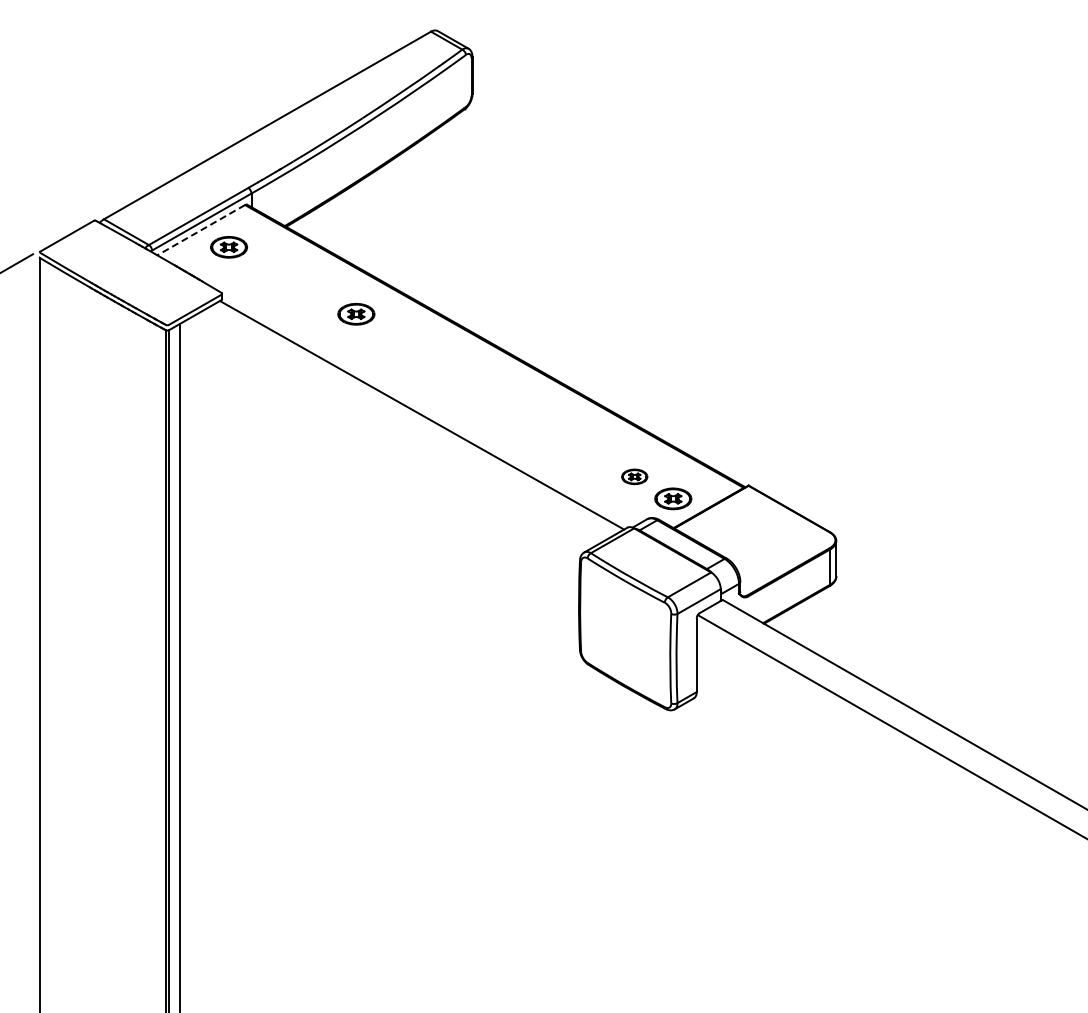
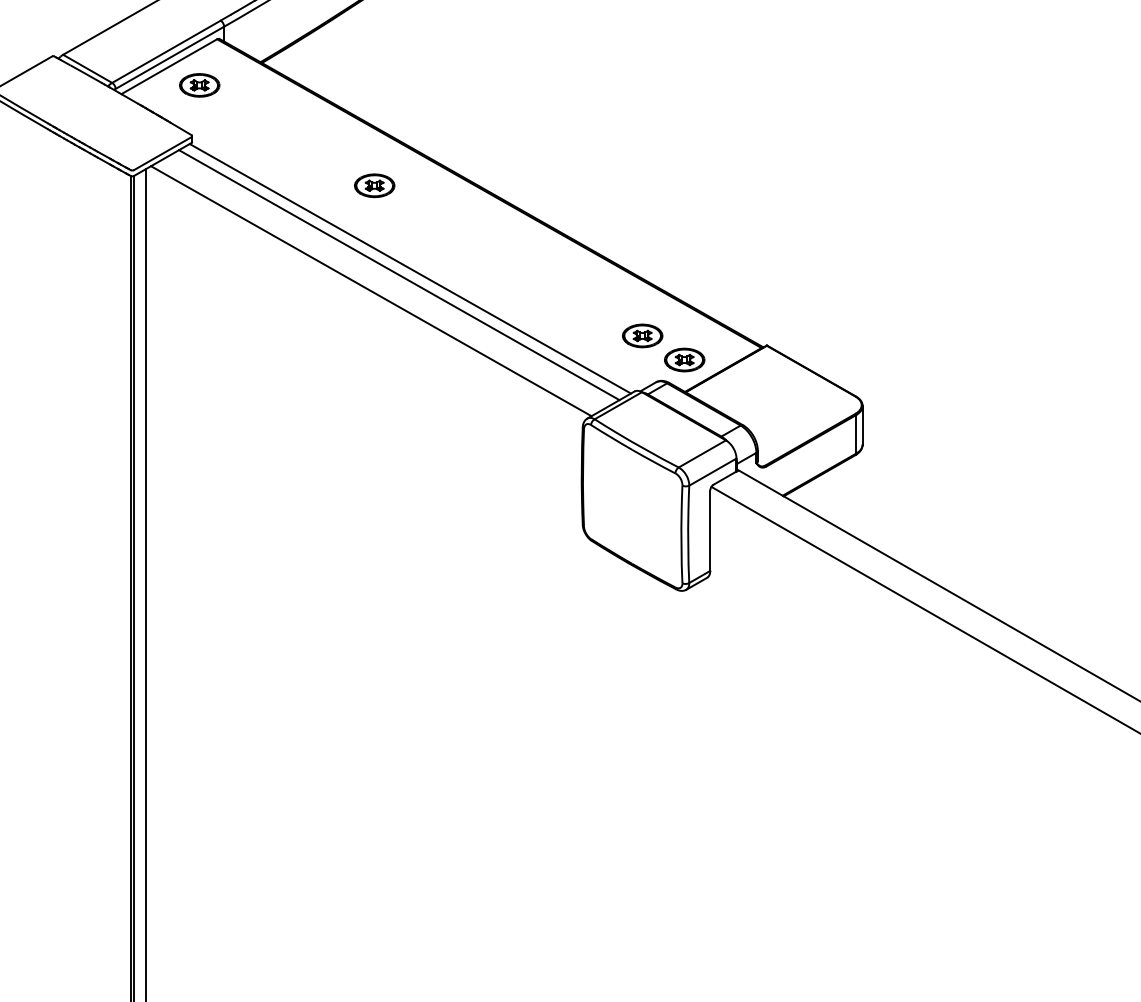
line: (201, 230) -> (169, 67), dashed -> solid
part: (356, 313) -> (374, 184), moved
line: (411, 420) -> (398, 274), added
line: (386, 435) -> (371, 290), added
part: (634, 476) -> (642, 335), size x1.43

